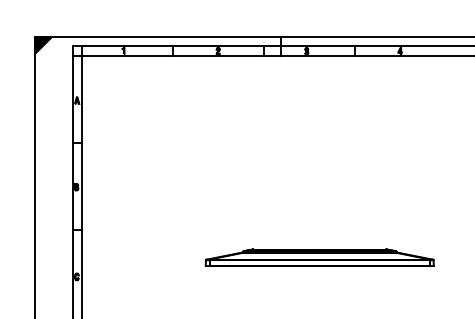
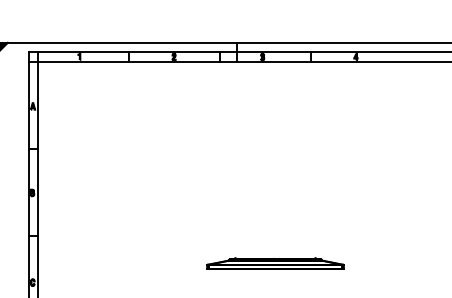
part: (319, 257) -> (275, 263), size x0.6

